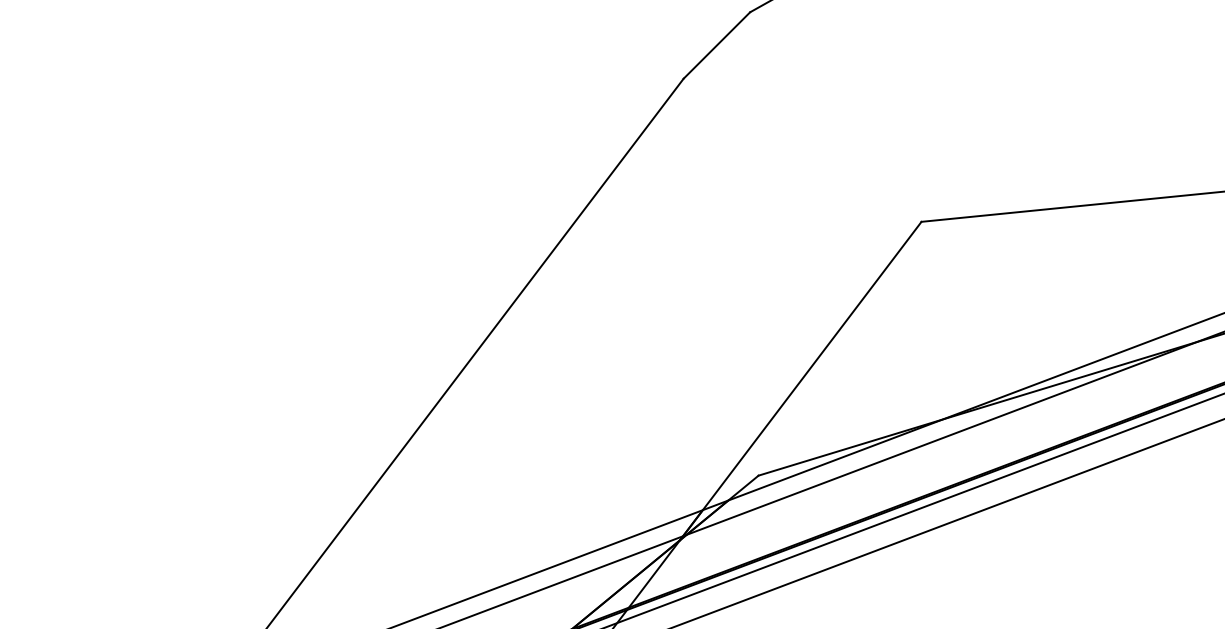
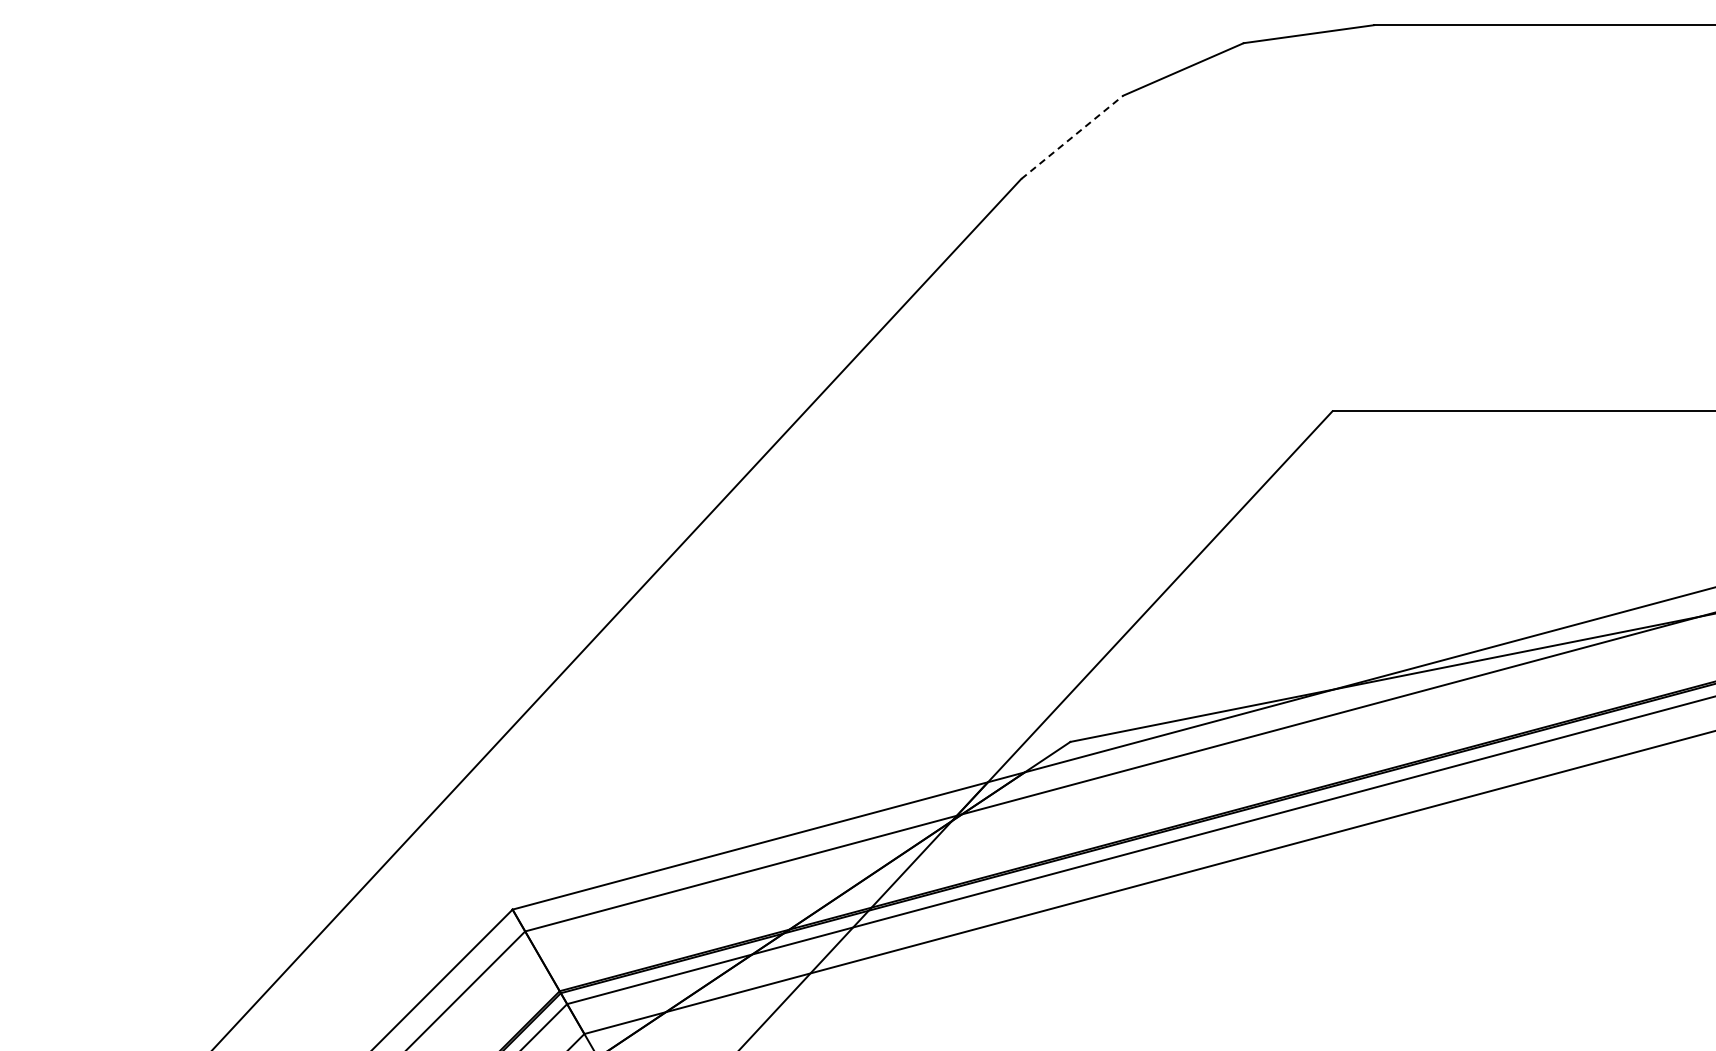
line: (717, 45) -> (1072, 137), solid -> dashed

